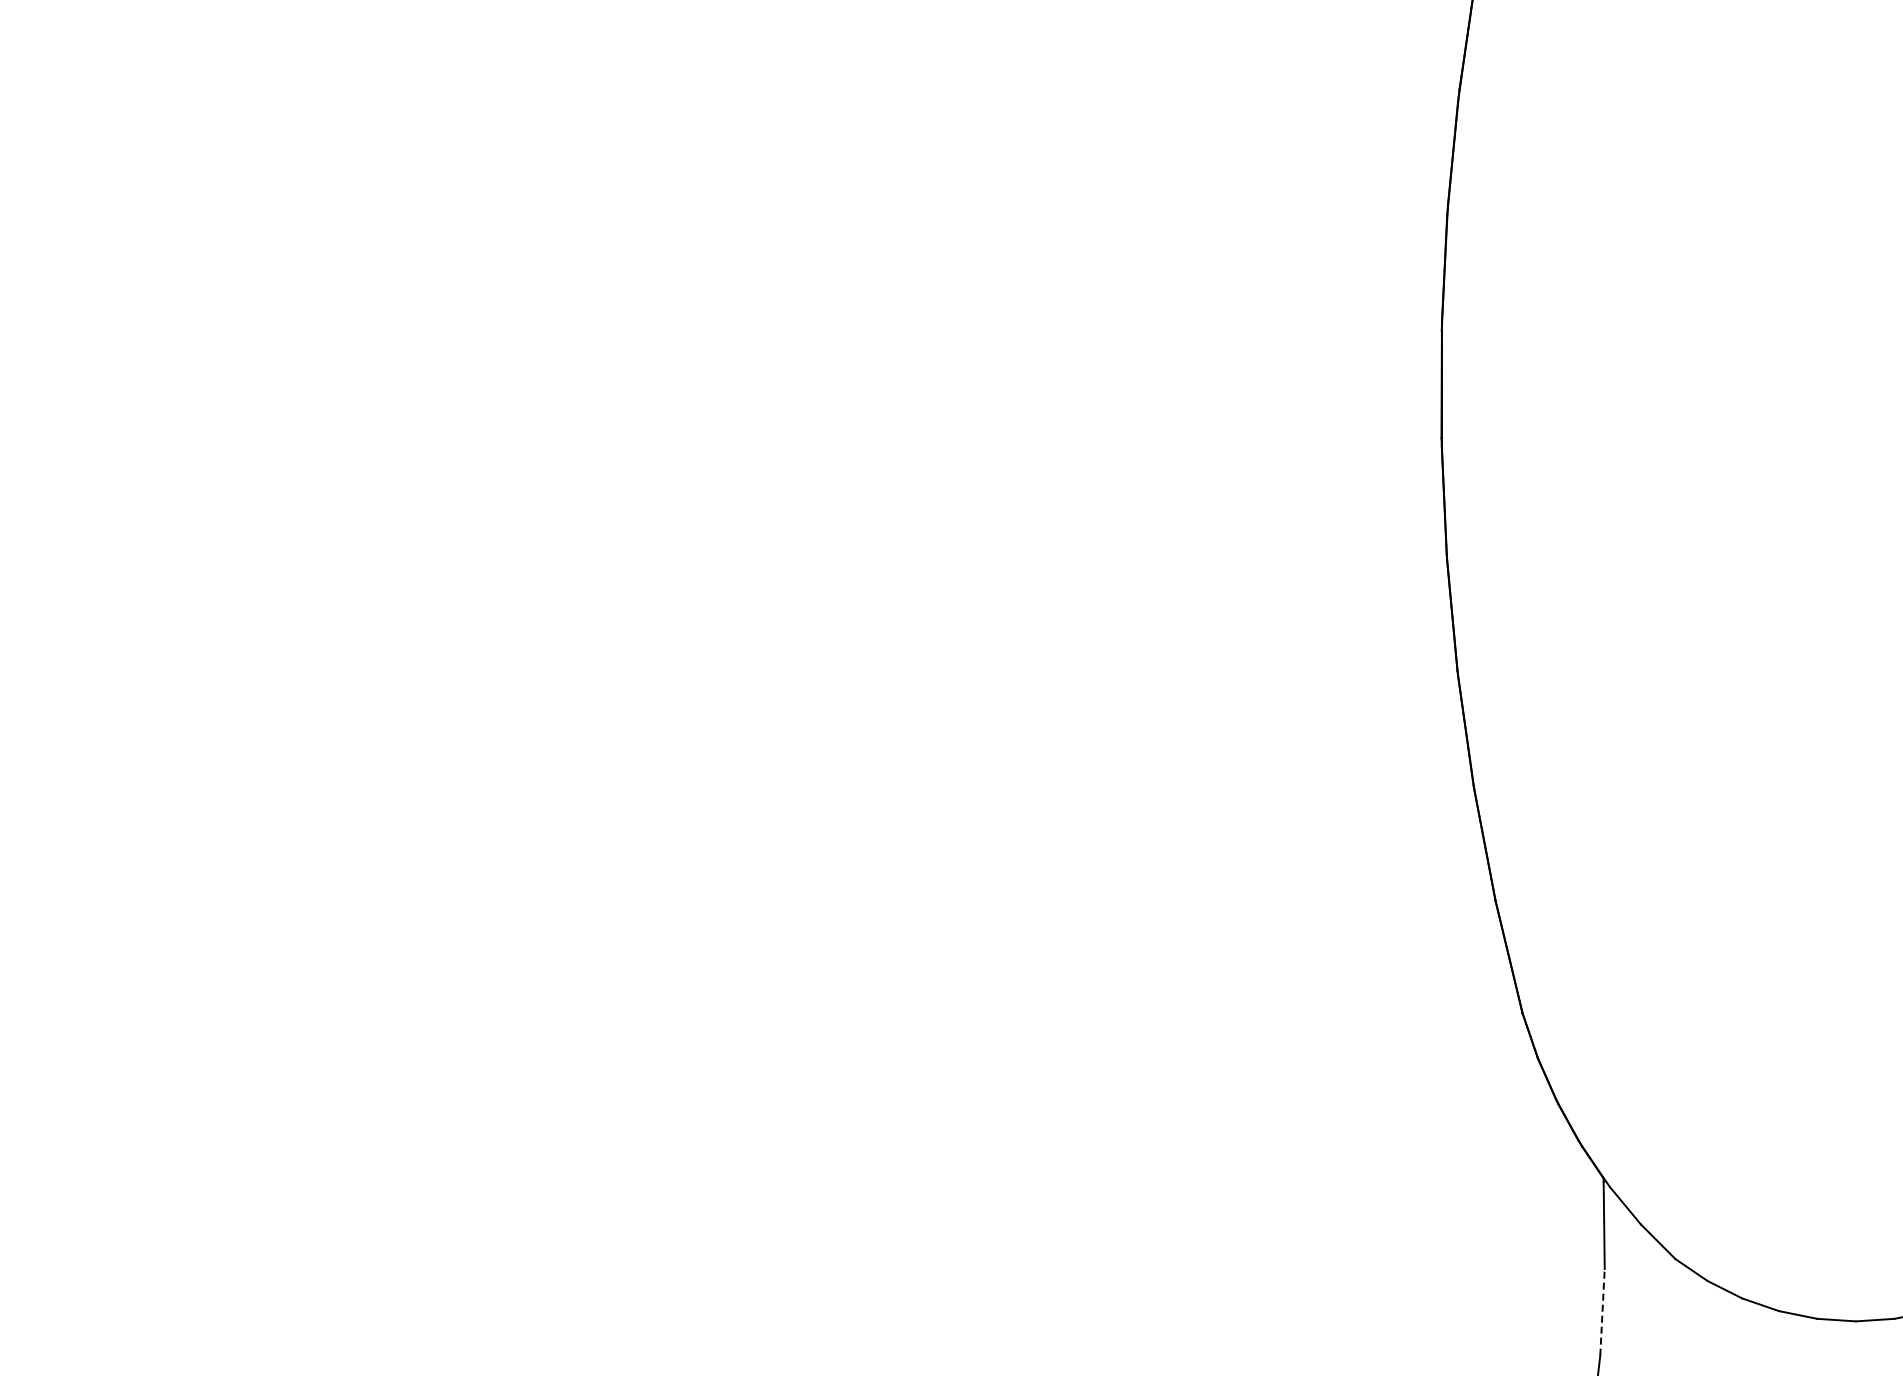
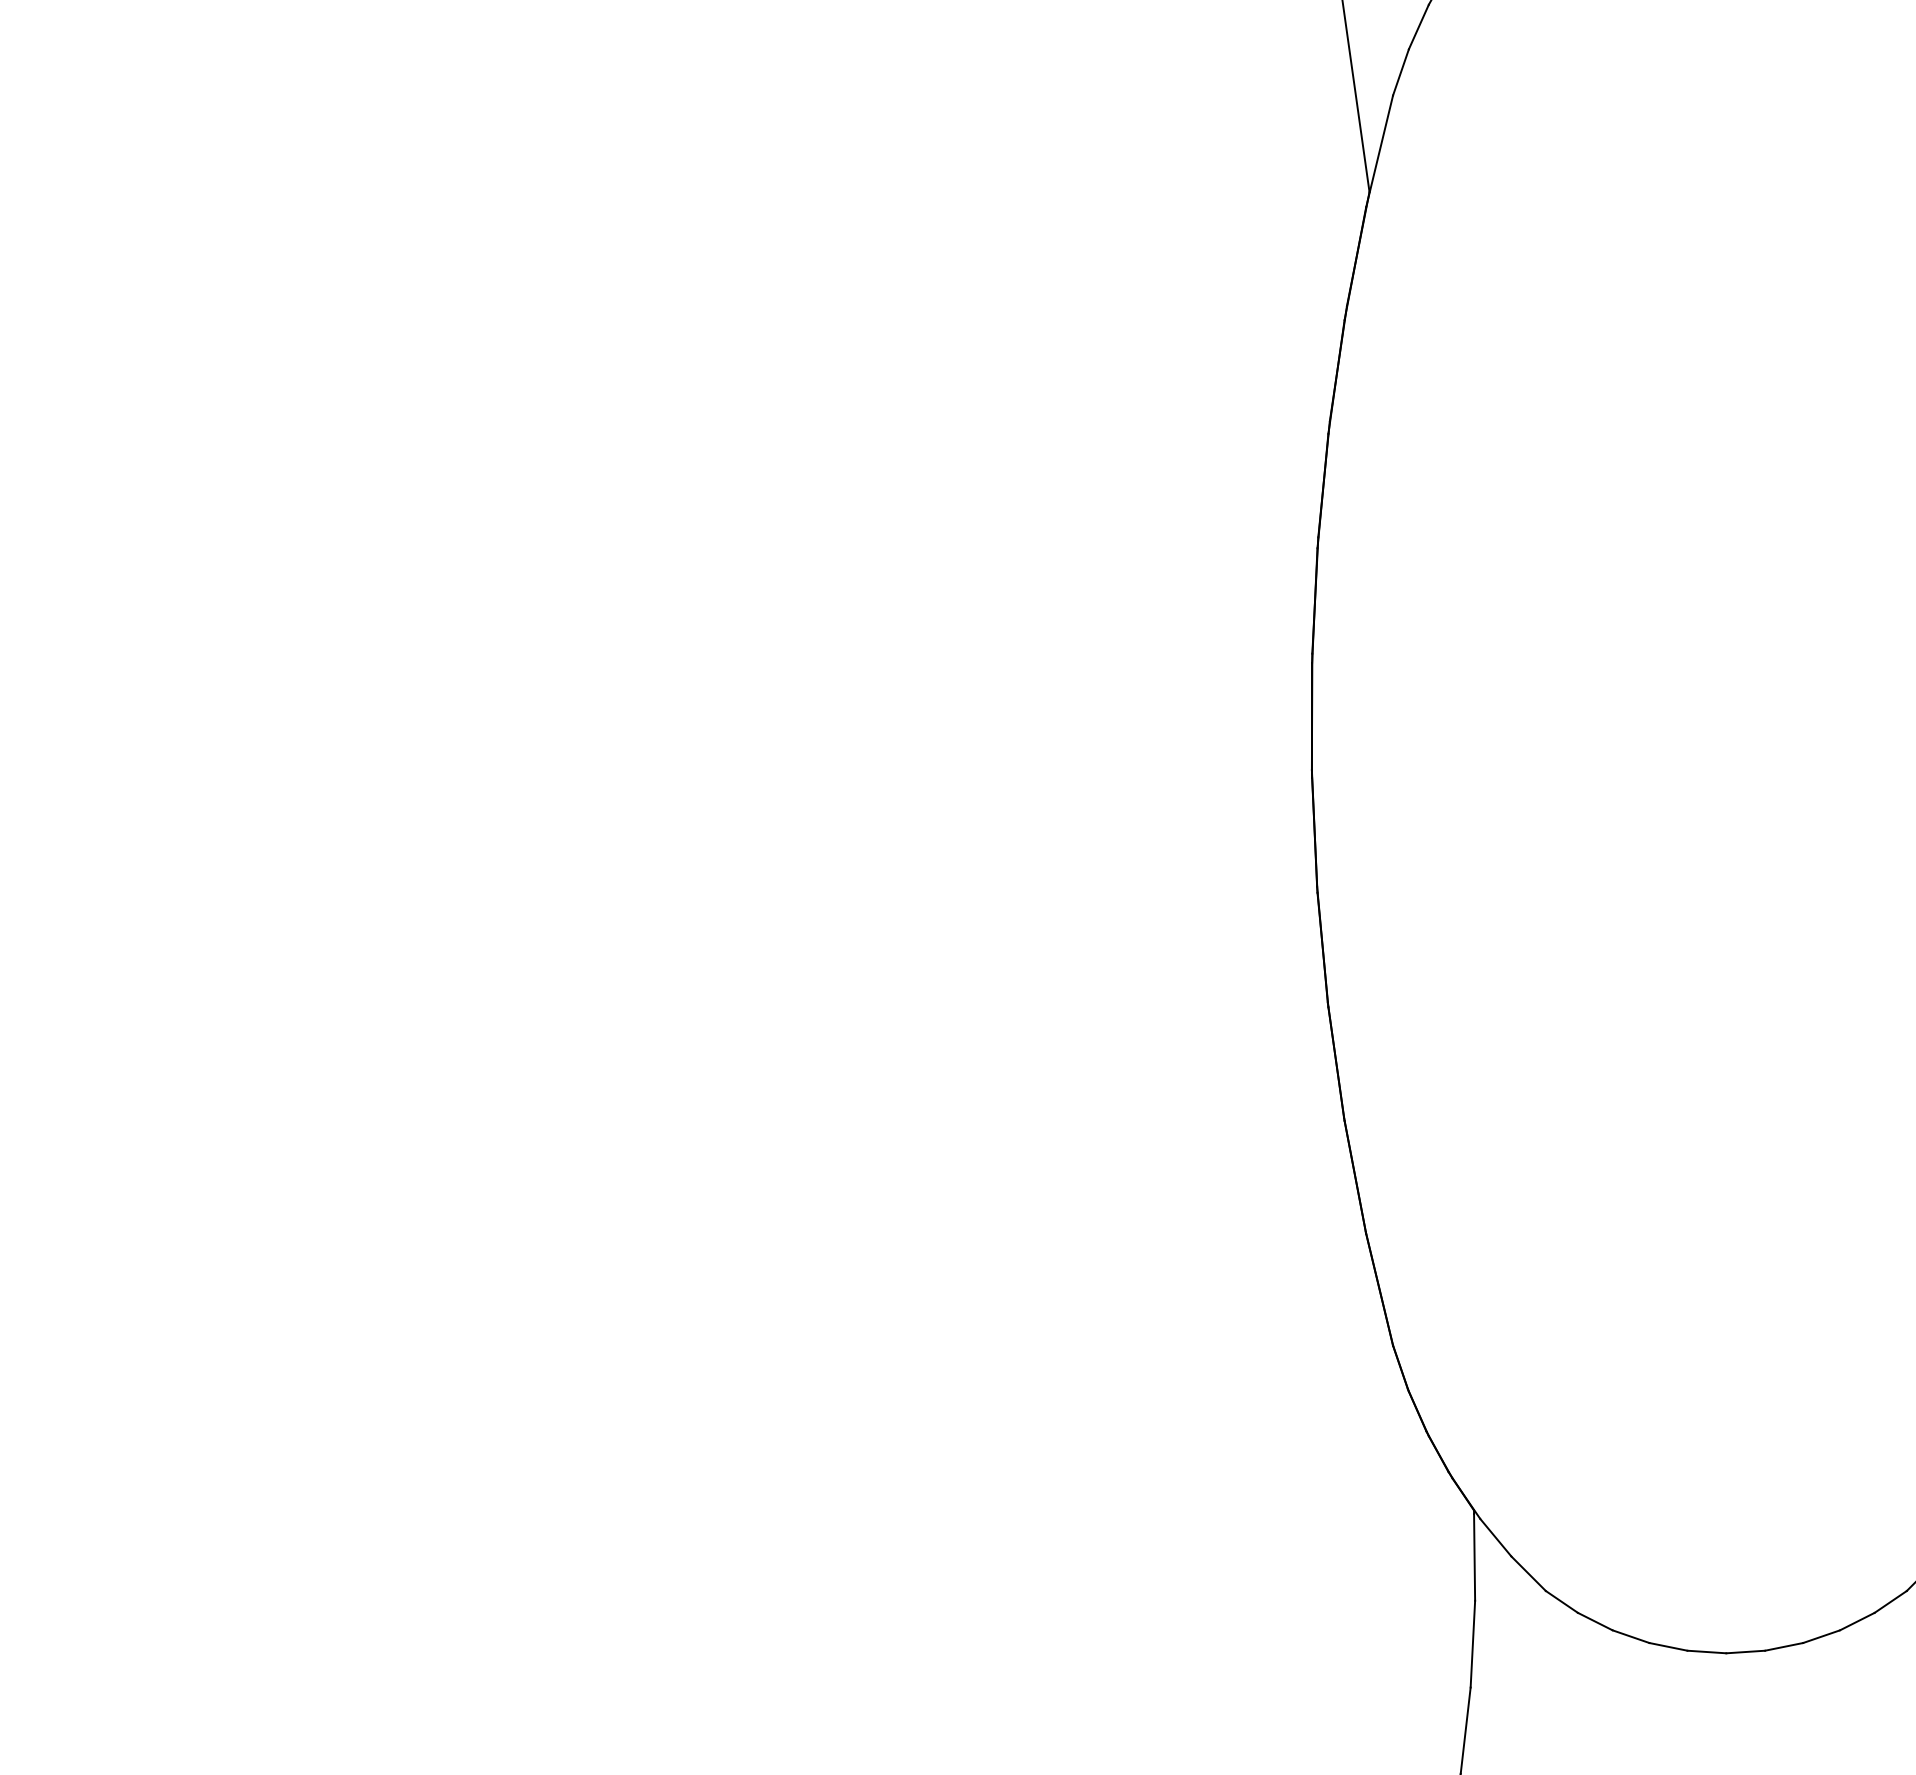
line: (1602, 1311) -> (1472, 1643), dashed -> solid

